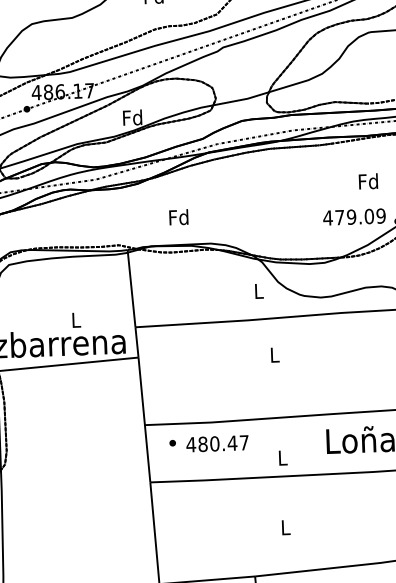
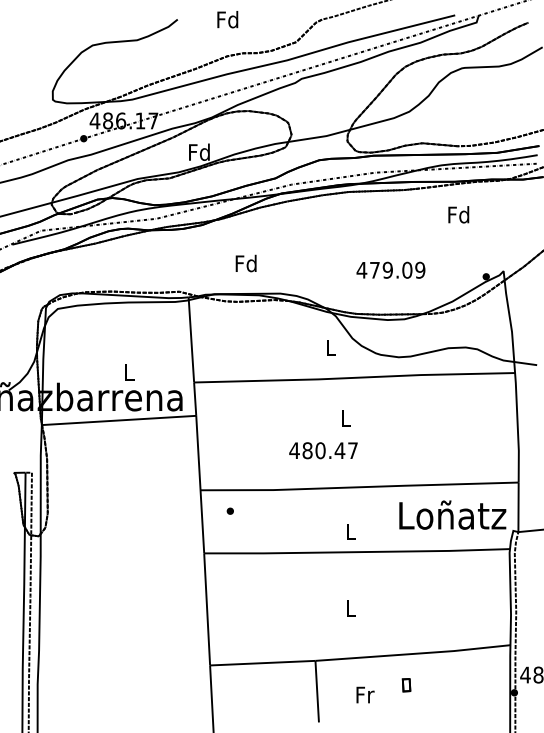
text: (368, 181) -> (458, 214), moved
text: (353, 216) -> (390, 269), moved
text: (217, 443) -> (323, 450), moved

